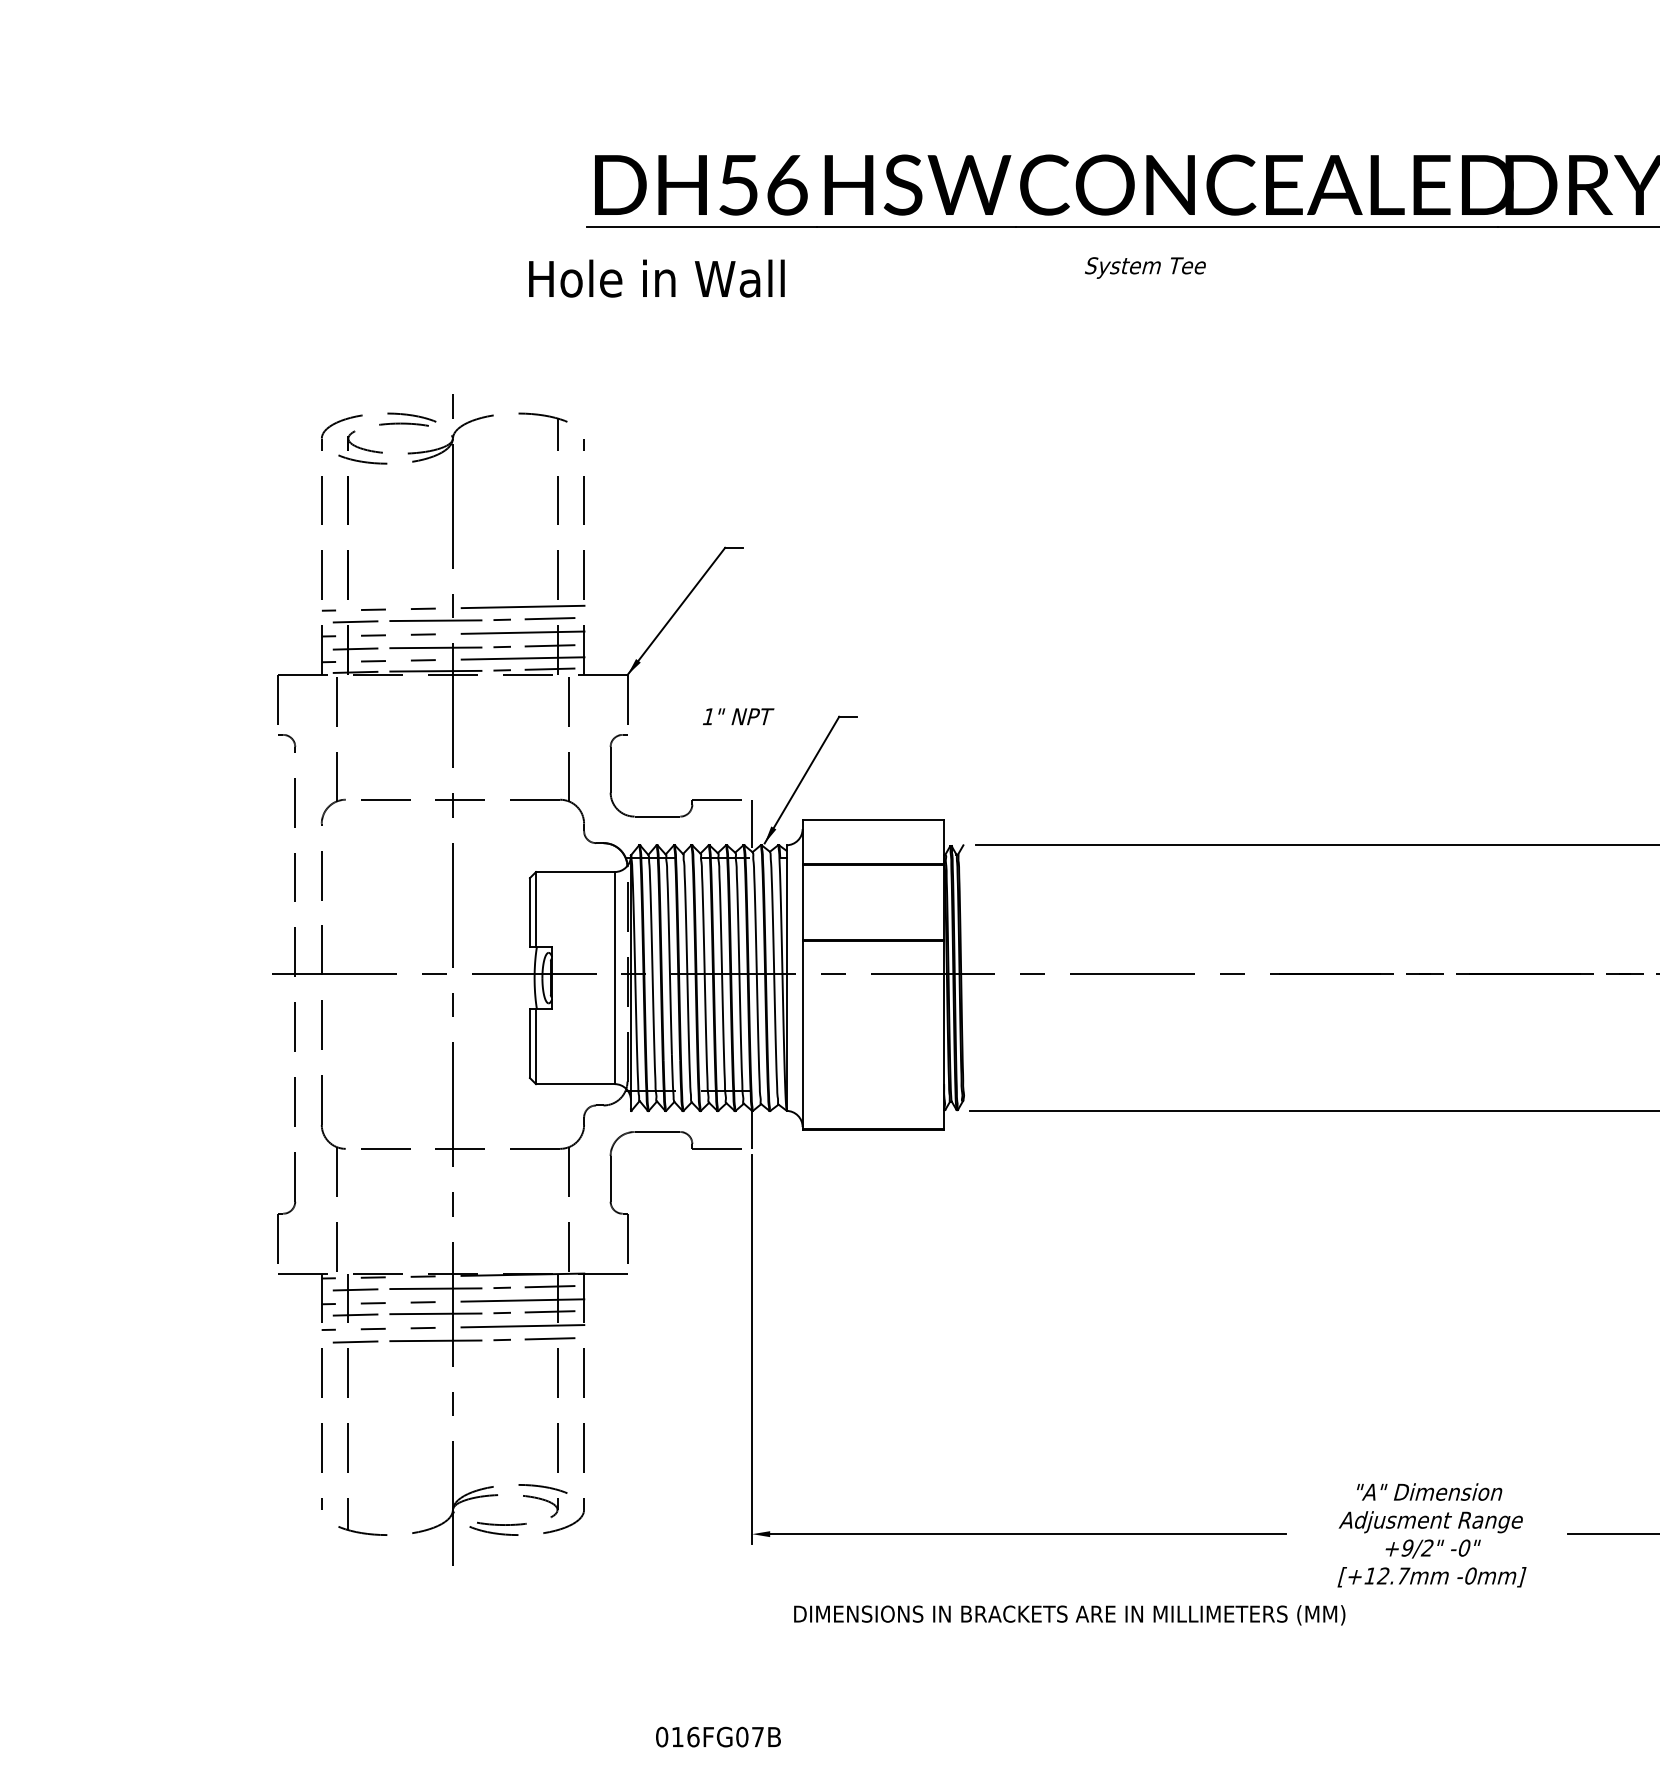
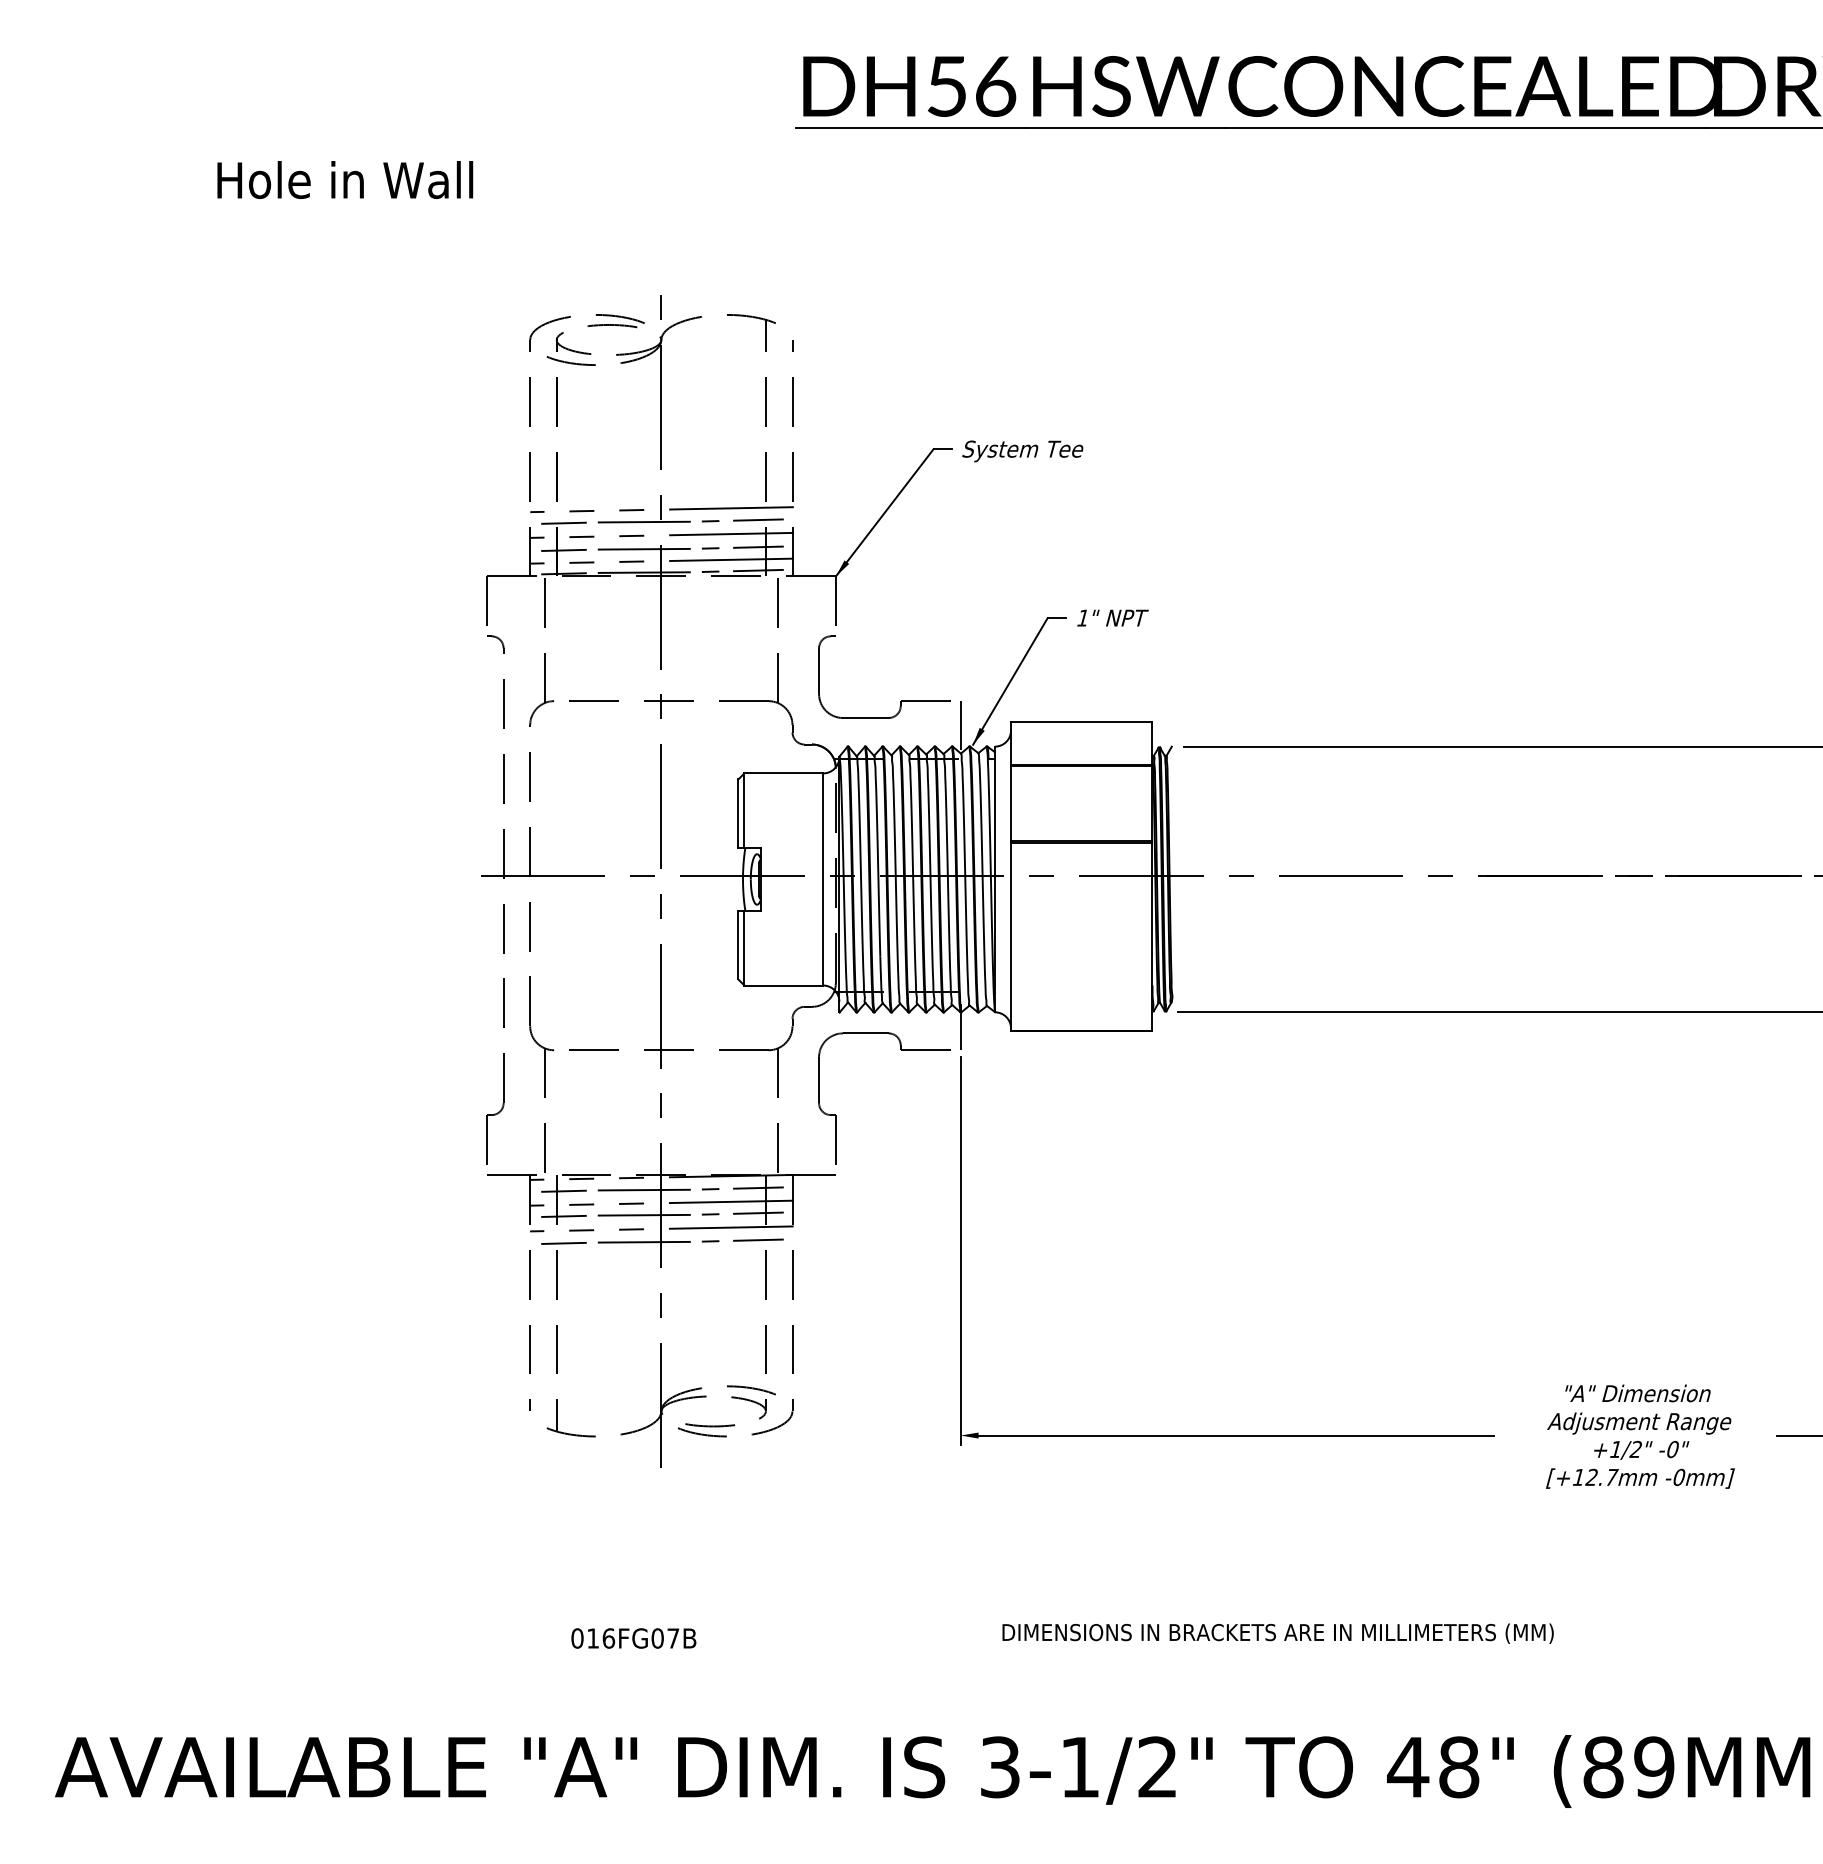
text: (1145, 268) -> (1022, 451), moved
text: (657, 278) -> (345, 179), moved
text: (738, 716) -> (1112, 617), moved
text: (1407, 1548) -> (1615, 1449), +9/2" -> +1/2"
text: (1069, 1615) -> (1277, 1633), moved
text: (718, 1737) -> (633, 1638), moved

